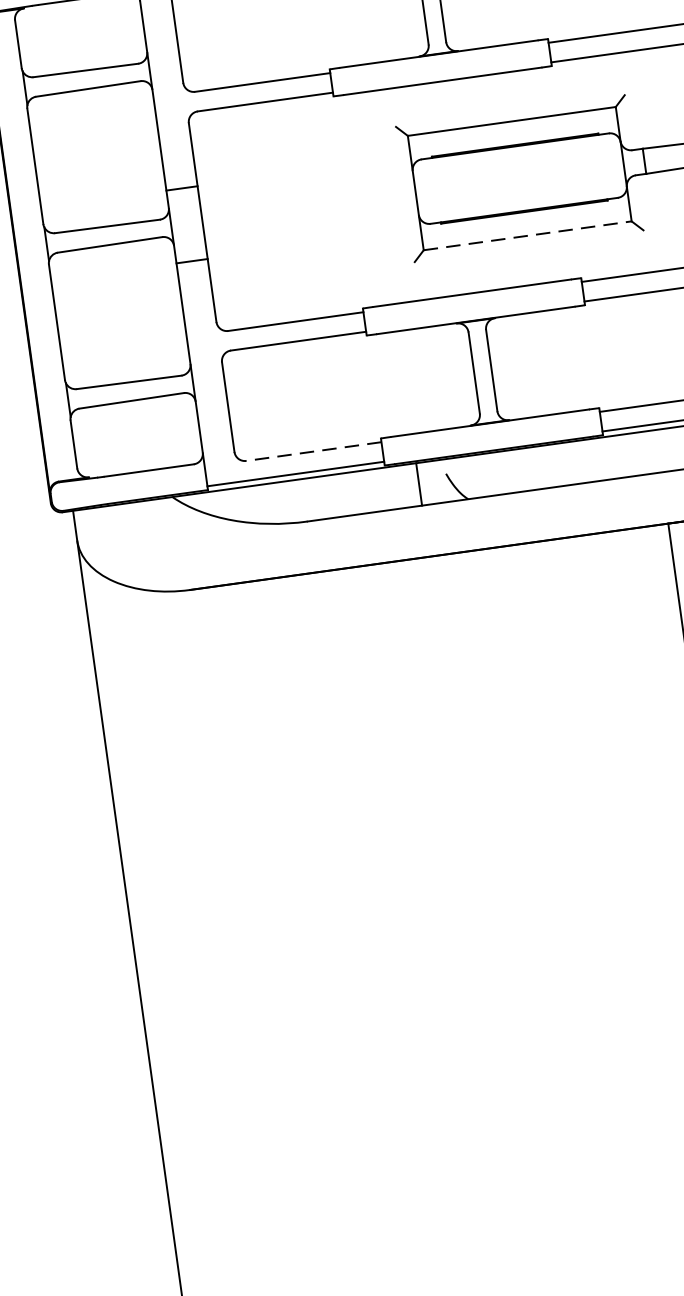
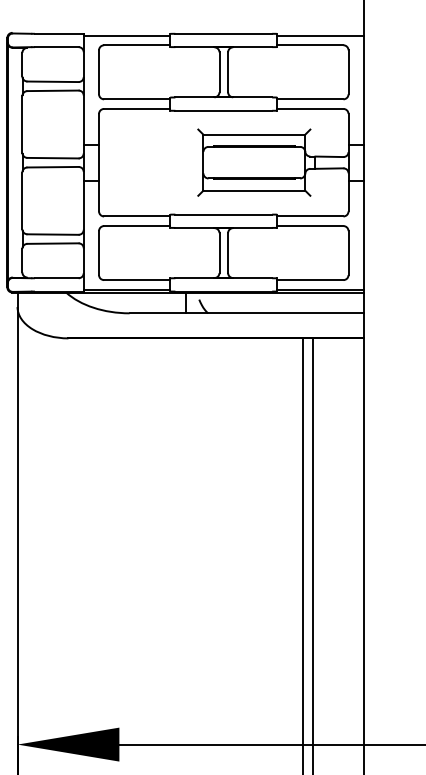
line: (527, 235) -> (254, 190), dashed -> solid
line: (312, 452) -> (136, 280), dashed -> solid

